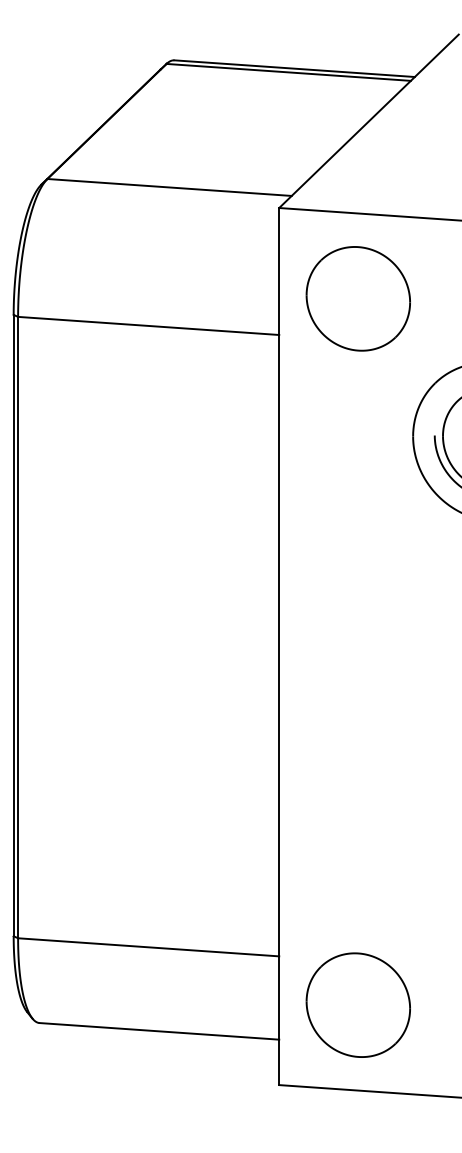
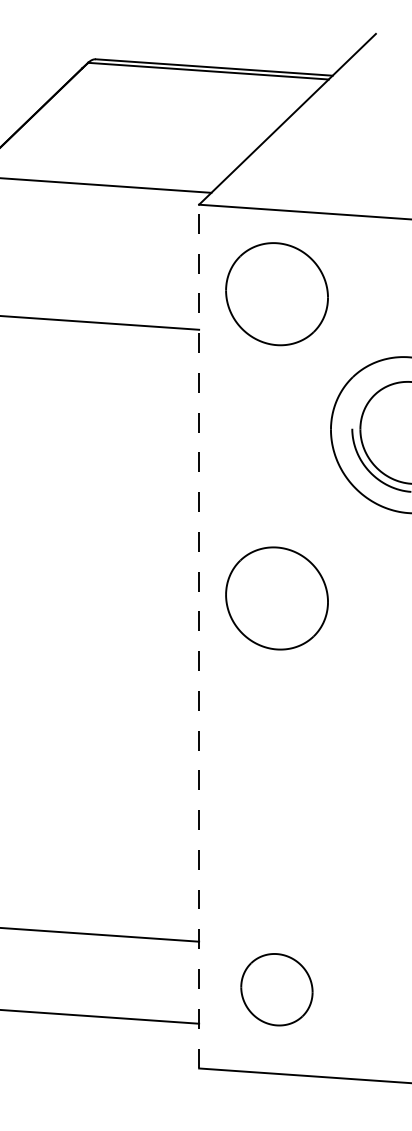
part: (357, 607) -> (276, 598), added
line: (279, 646) -> (199, 636), solid -> dashed
part: (357, 1004) -> (276, 989), size x0.7

